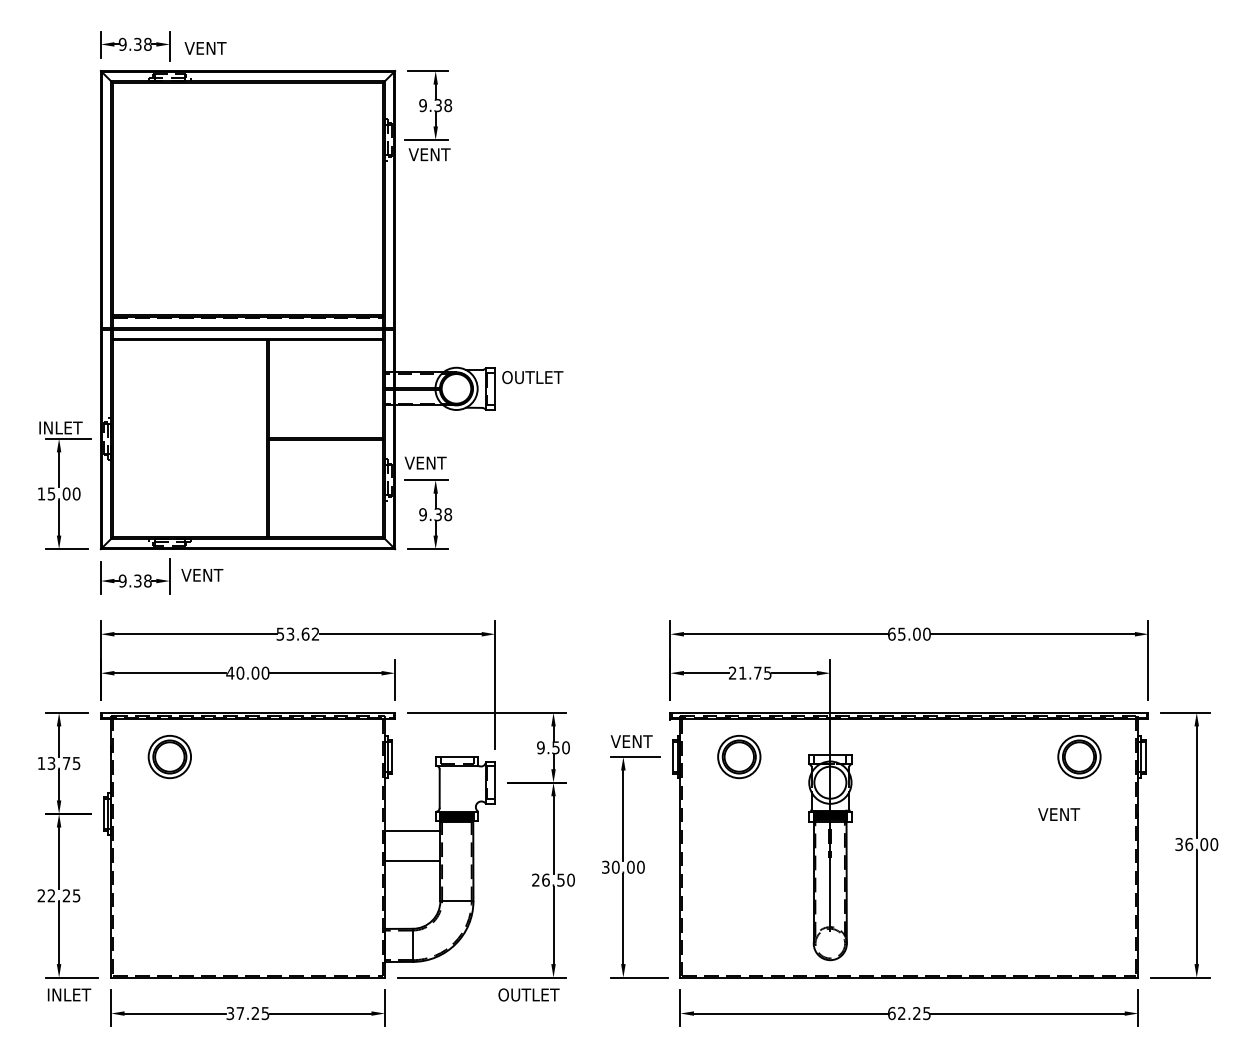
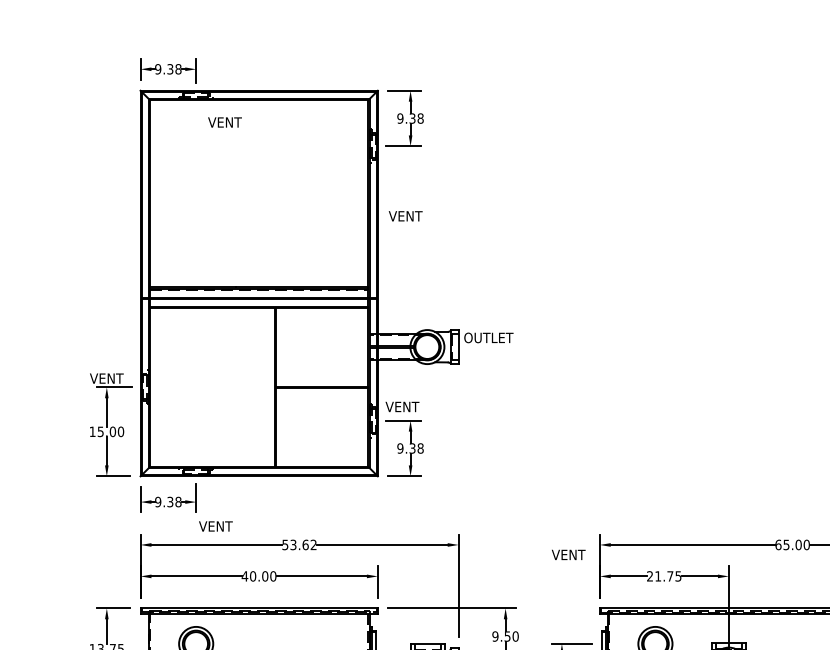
text: (205, 48) -> (224, 122), moved
text: (429, 154) -> (405, 216), moved
text: (60, 427) -> (107, 378), INLET -> VENT
text: (202, 575) -> (216, 526), moved
text: (631, 741) -> (568, 554), moved

